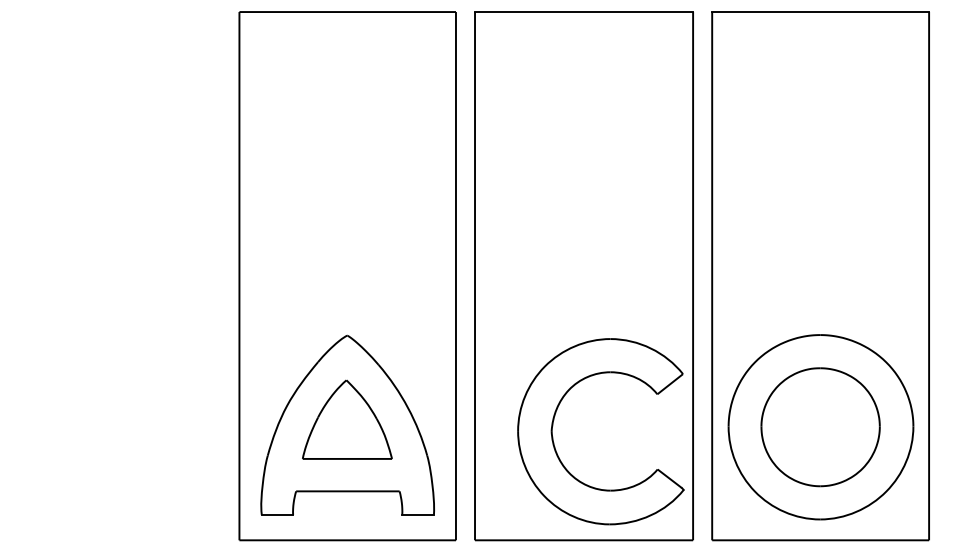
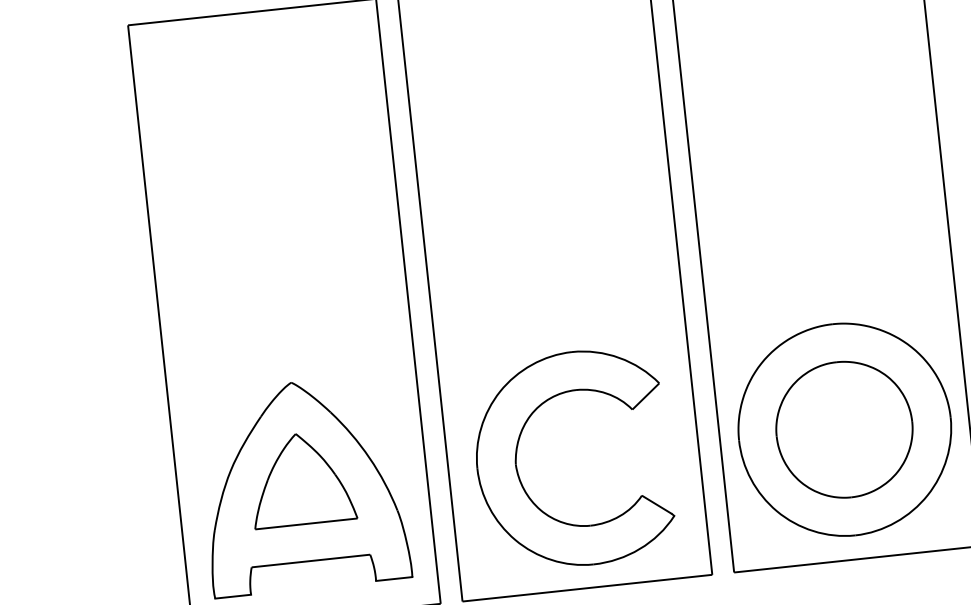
part: (553, 426) -> (517, 459), moved

